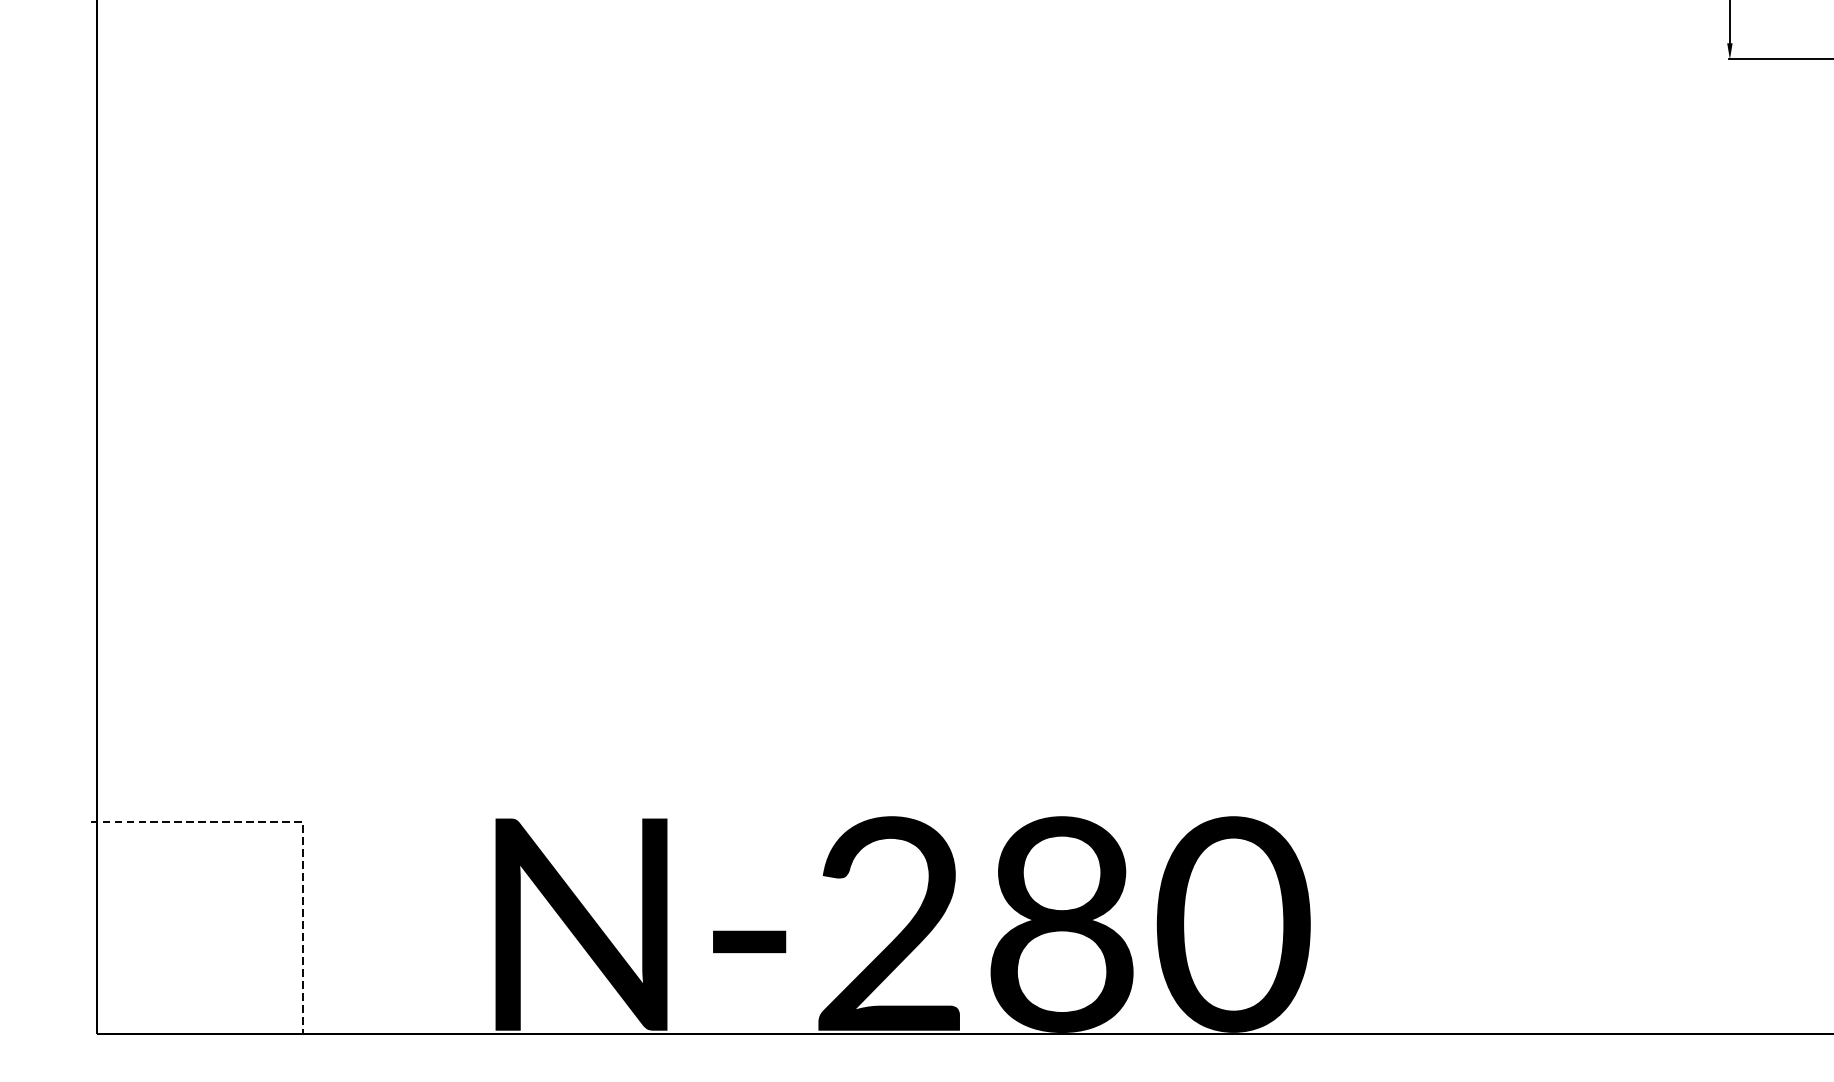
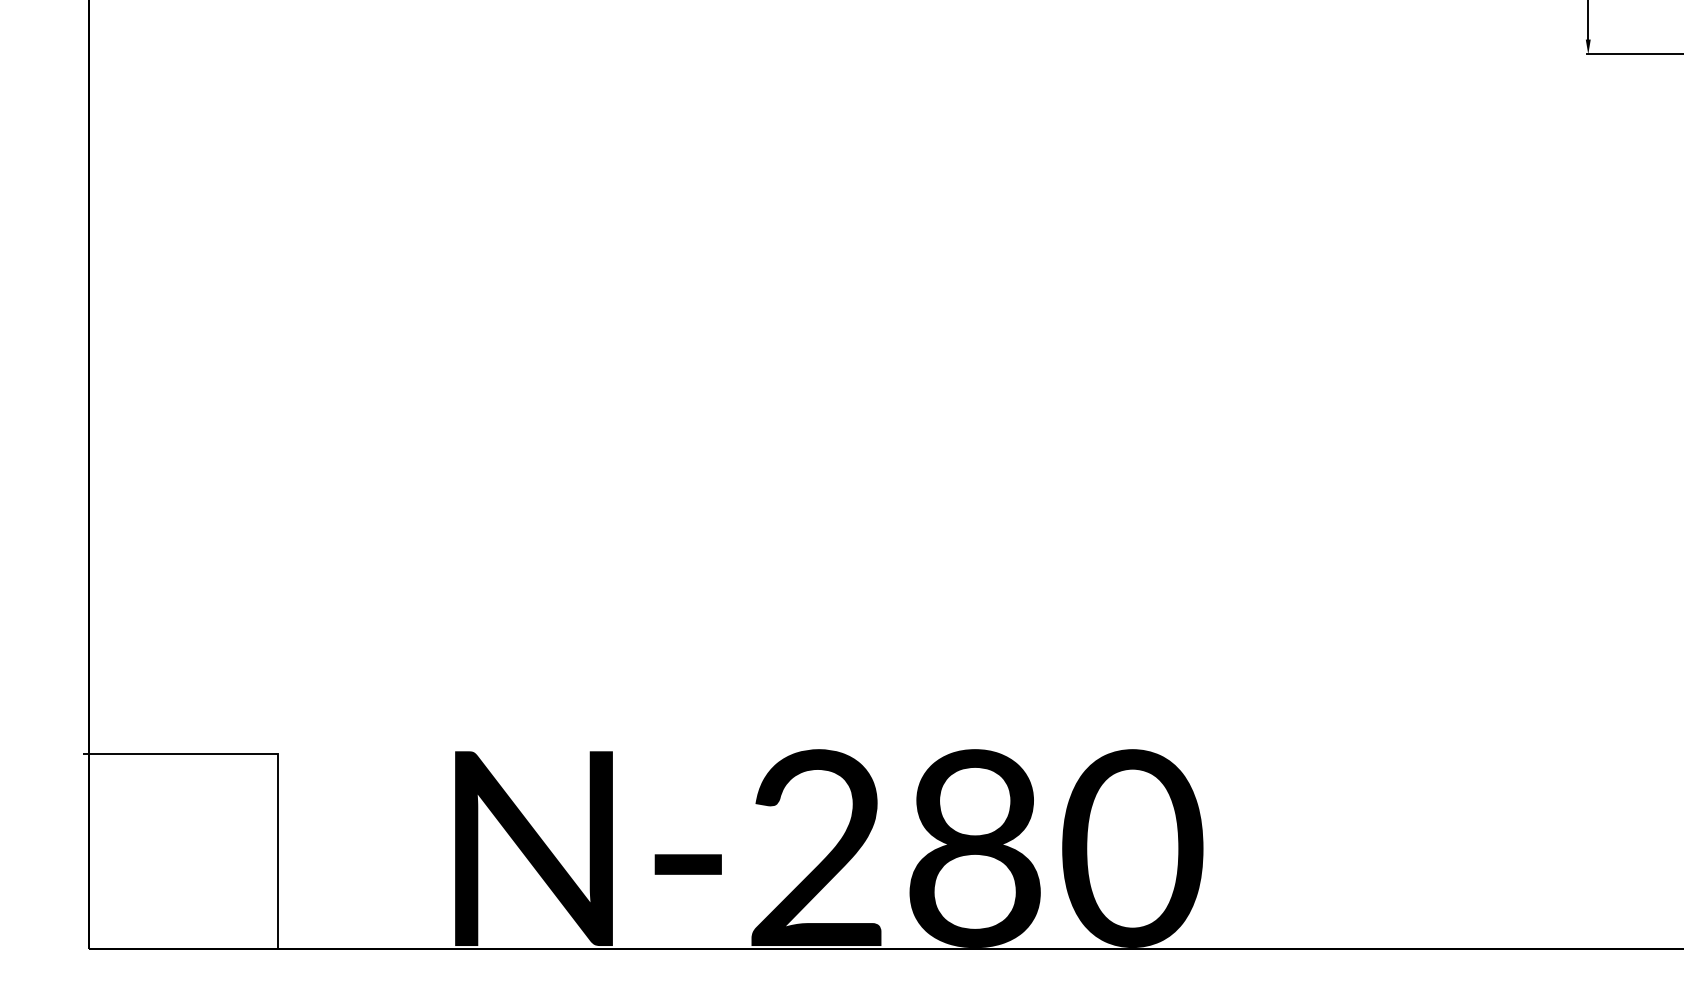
line: (303, 822) -> (278, 754), dashed -> solid

